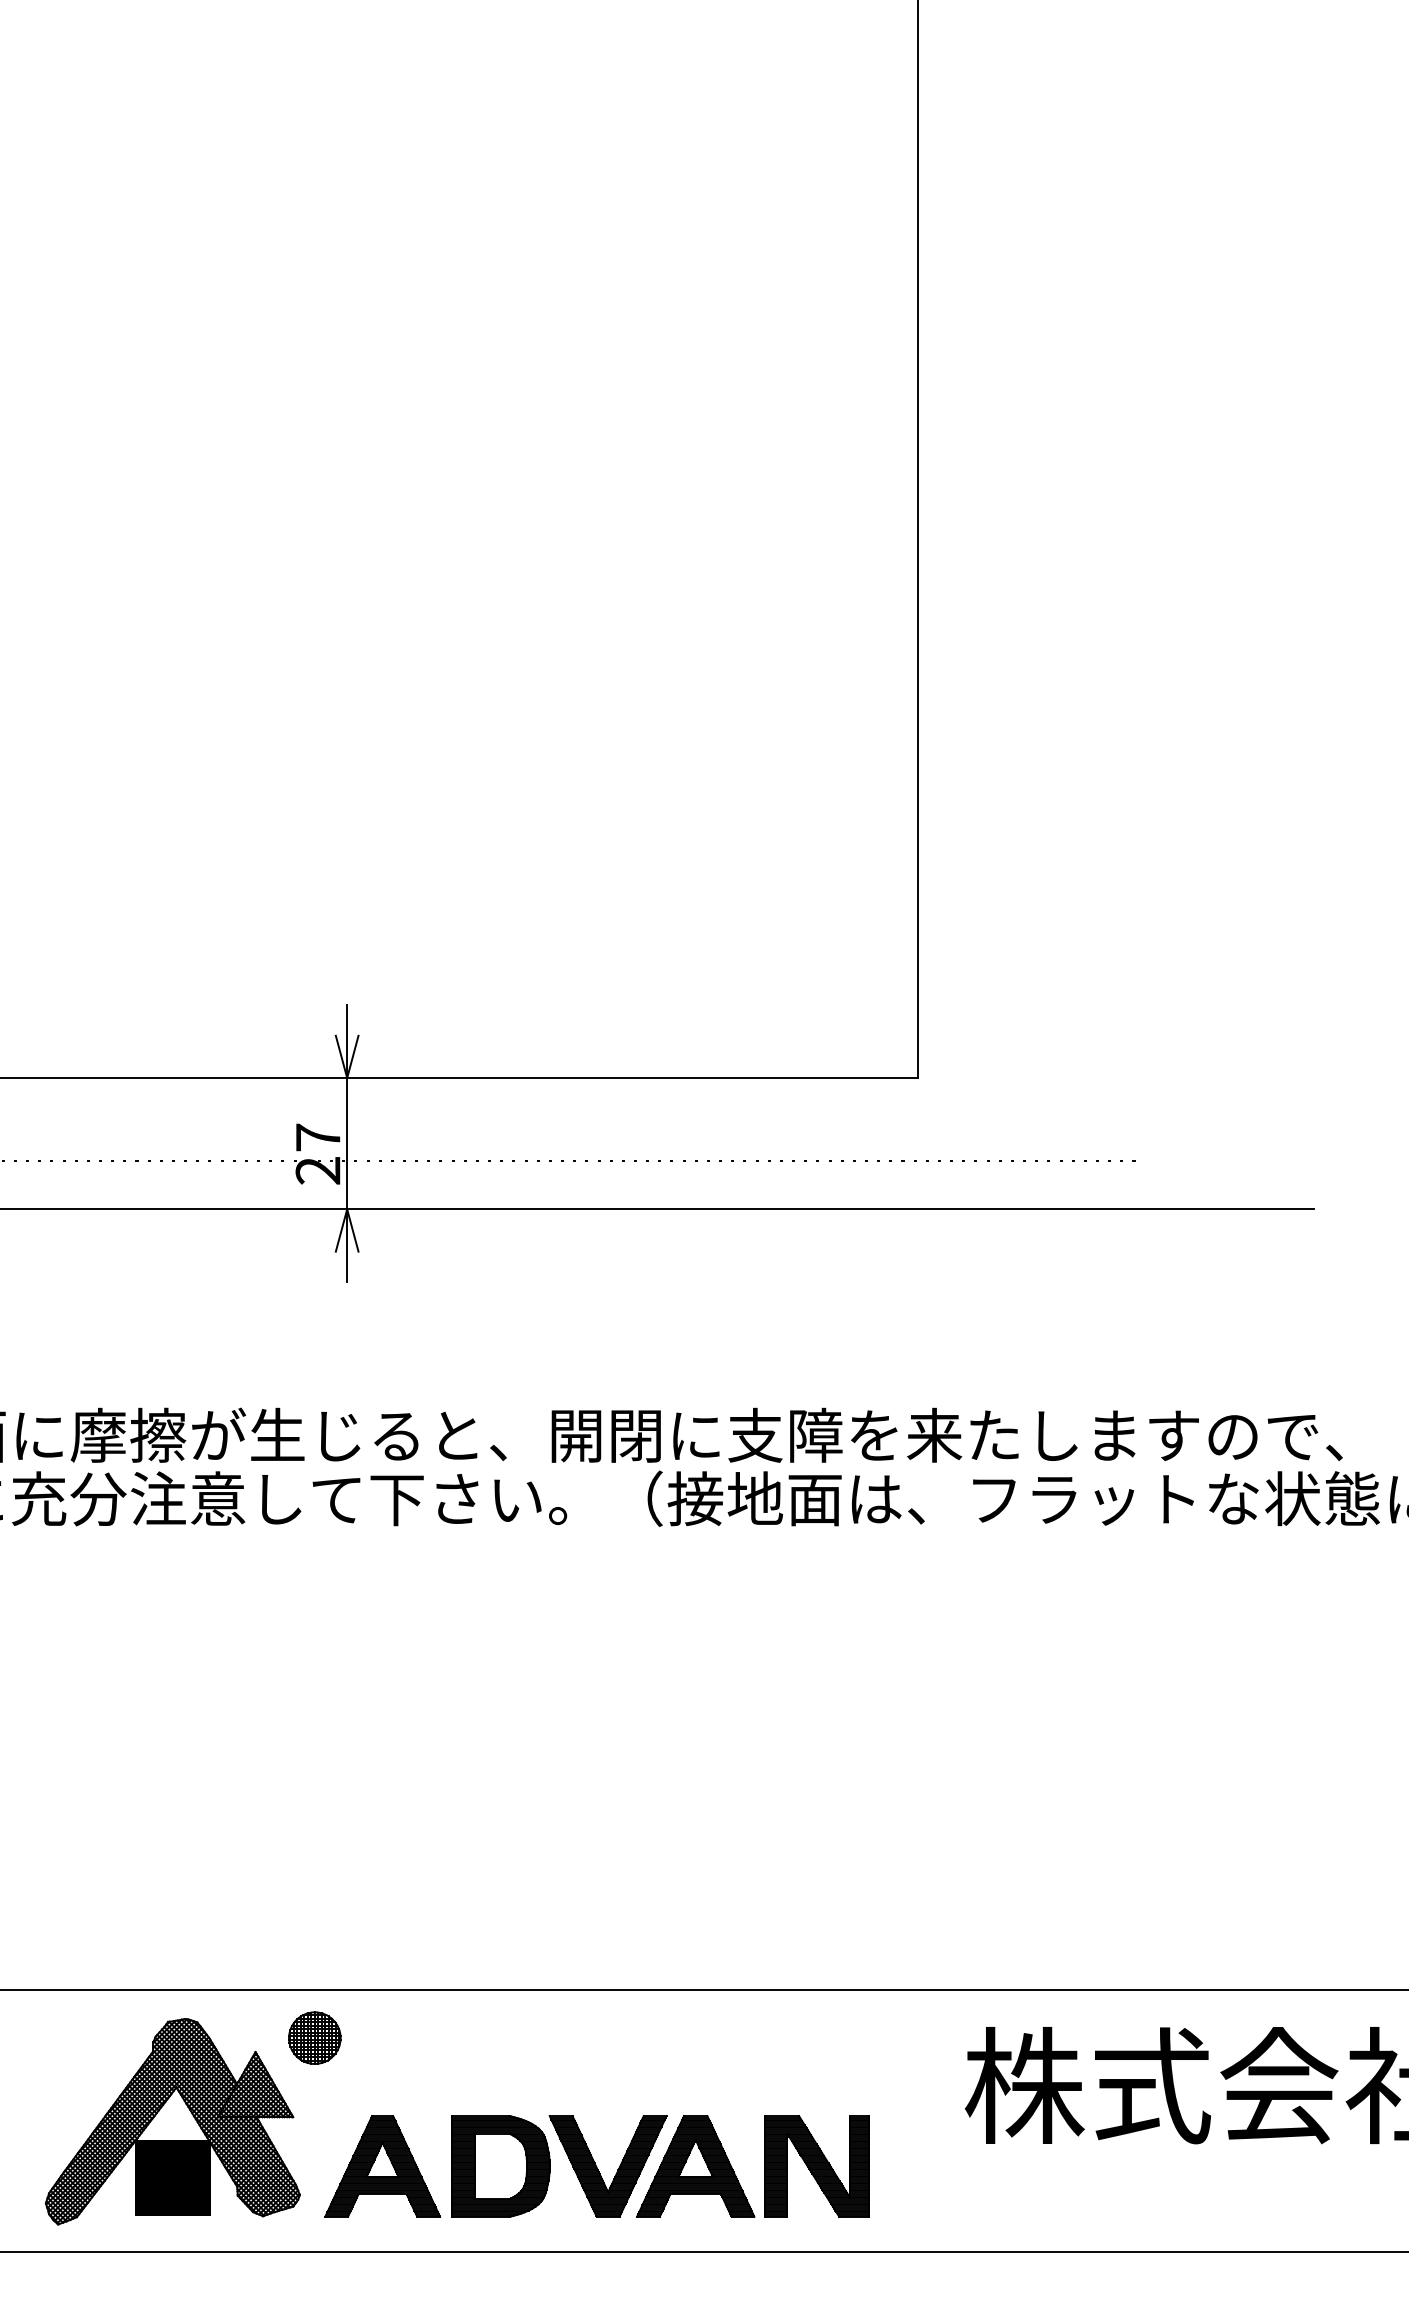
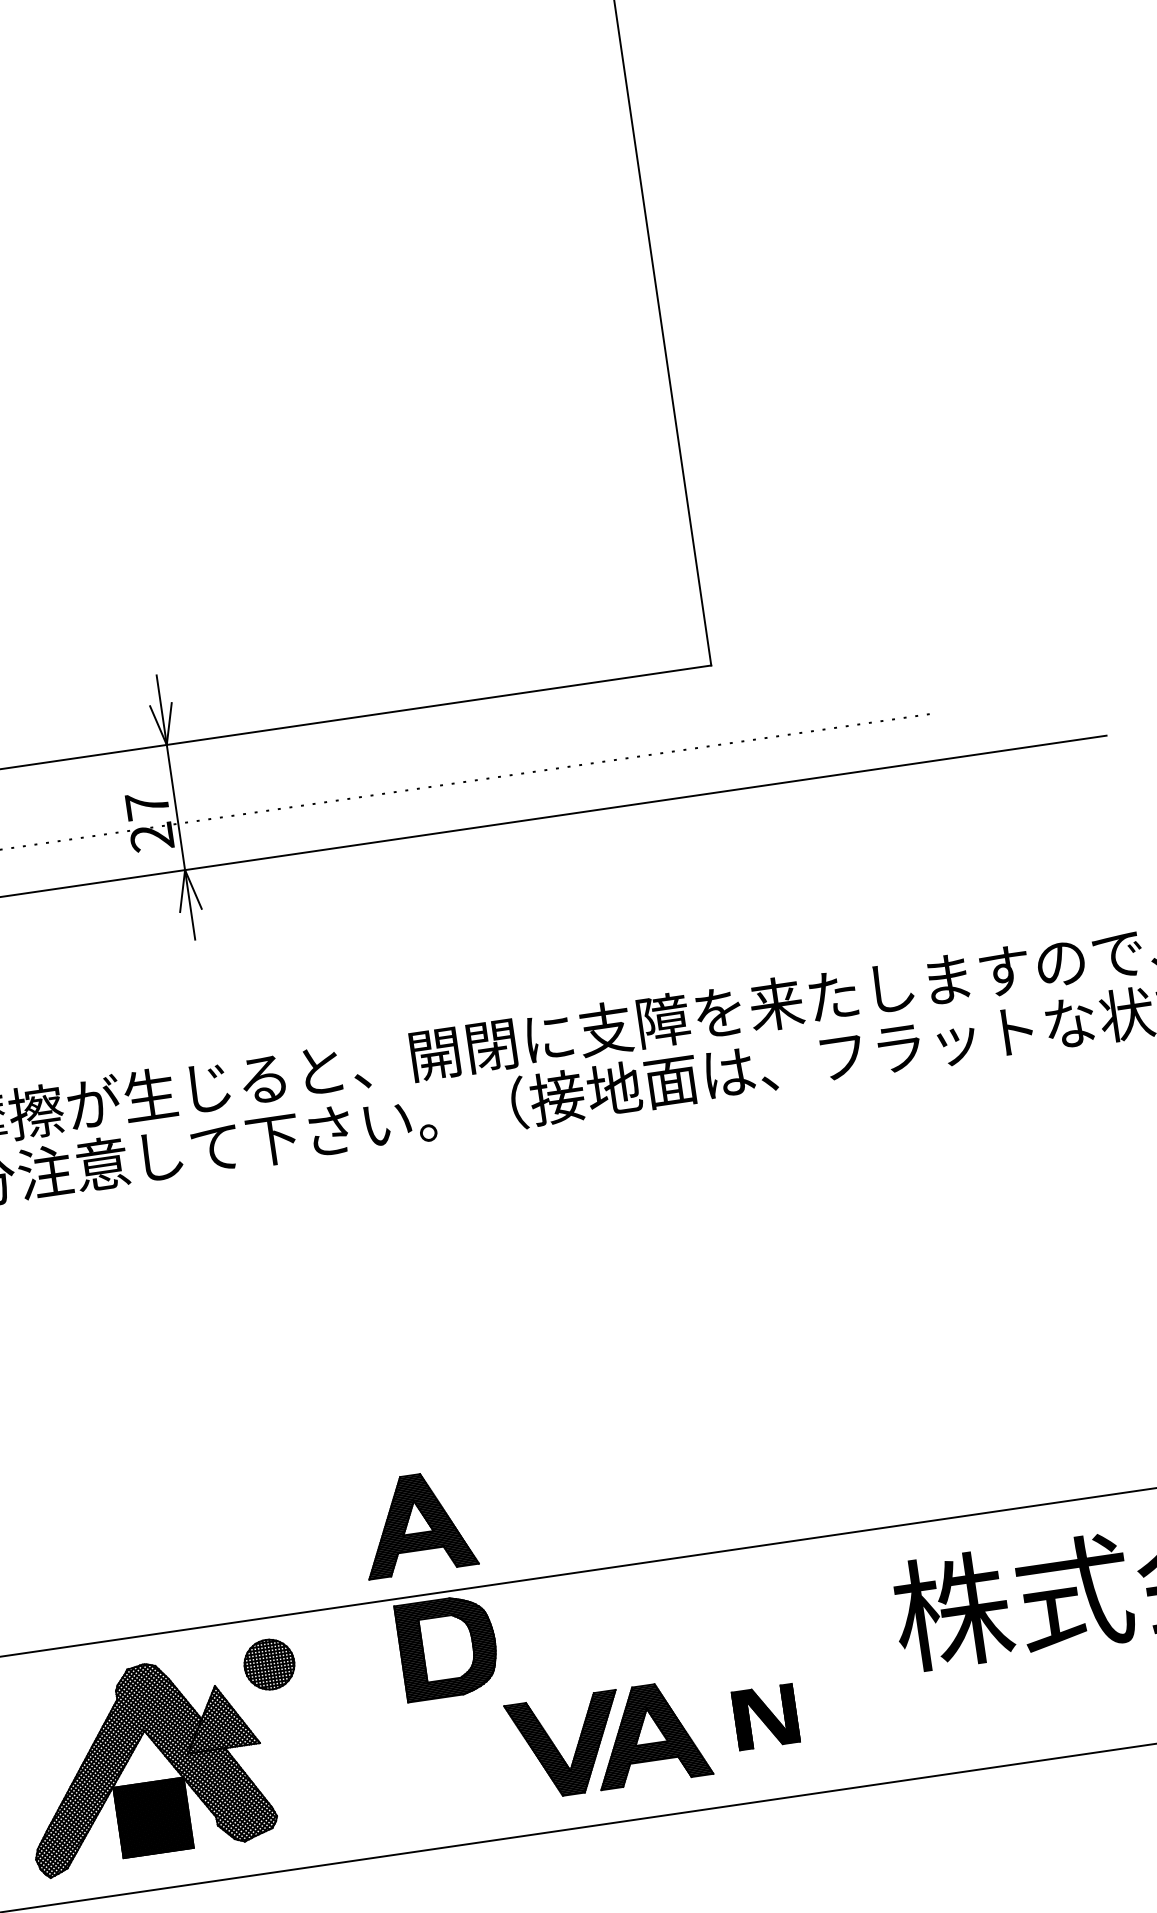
part: (382, 2166) -> (417, 1523), moved
part: (500, 2166) -> (447, 1647), moved
part: (816, 2166) -> (765, 1717), size x0.6

